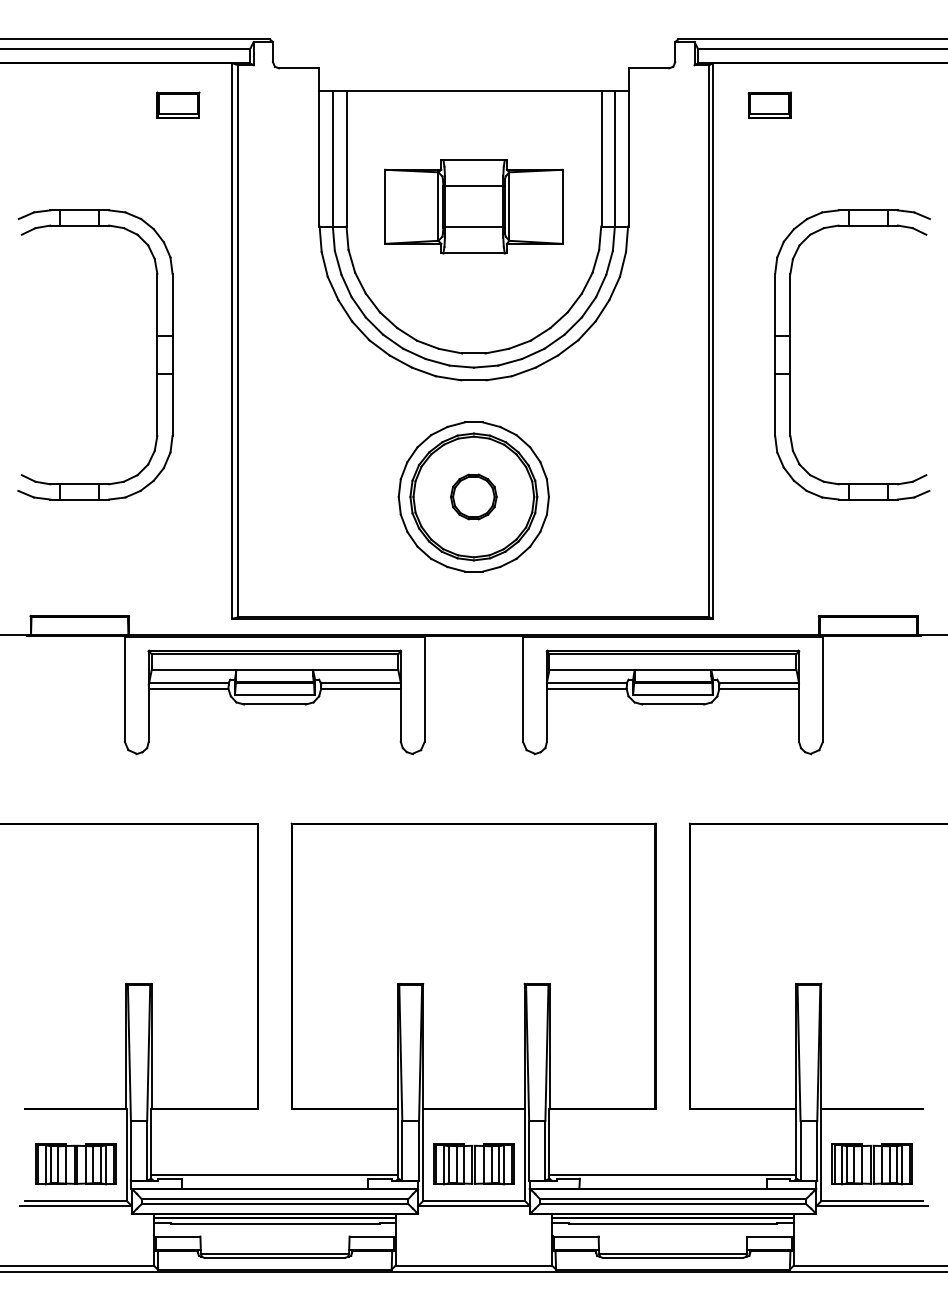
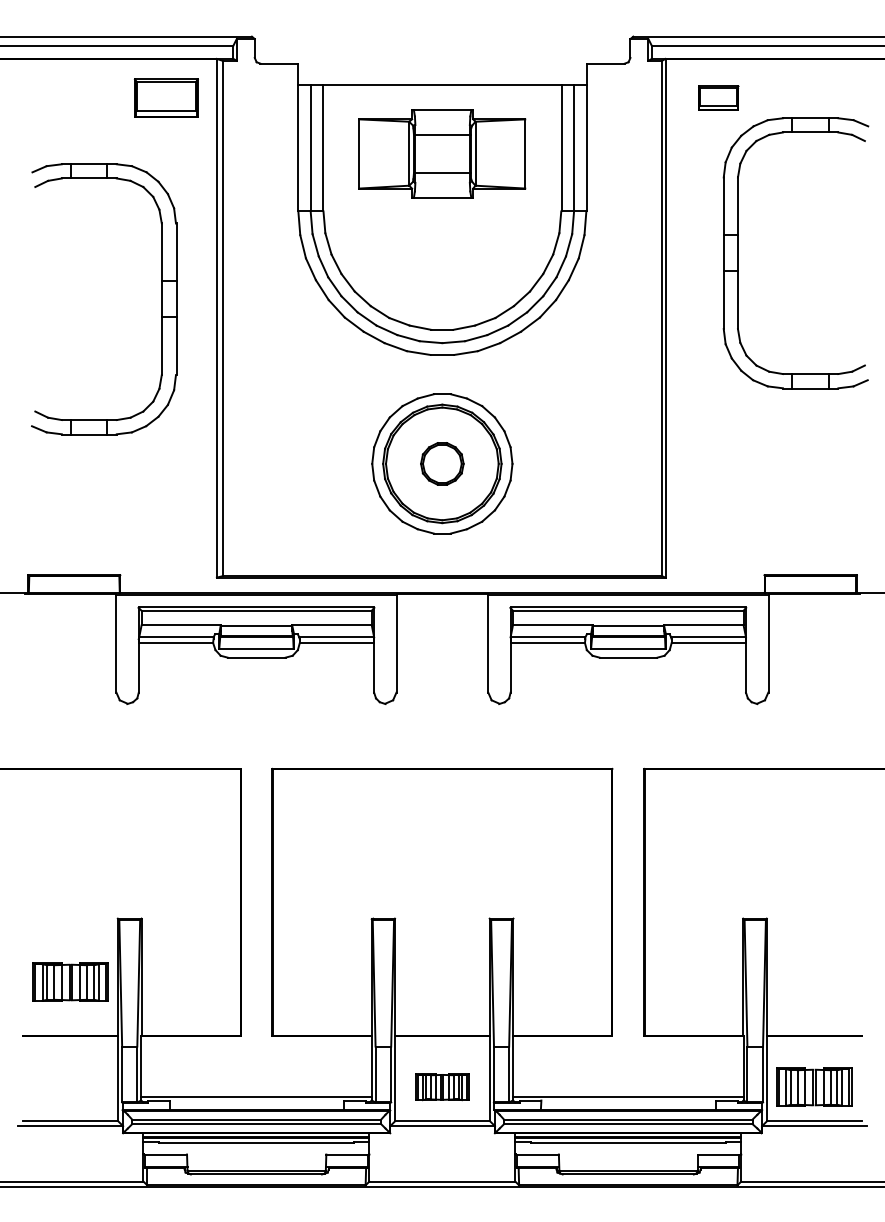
part: (178, 104) -> (166, 97), size x1.6
part: (474, 206) -> (442, 153), moved
part: (157, 355) -> (161, 299), moved
part: (790, 355) -> (738, 253), moved
part: (75, 1163) -> (70, 981), moved
part: (474, 1163) -> (442, 1086), size x0.7

